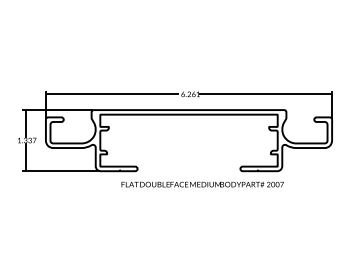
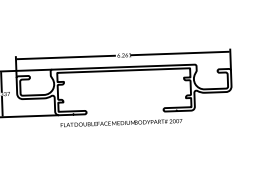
text: (202, 184) -> (121, 123), moved

